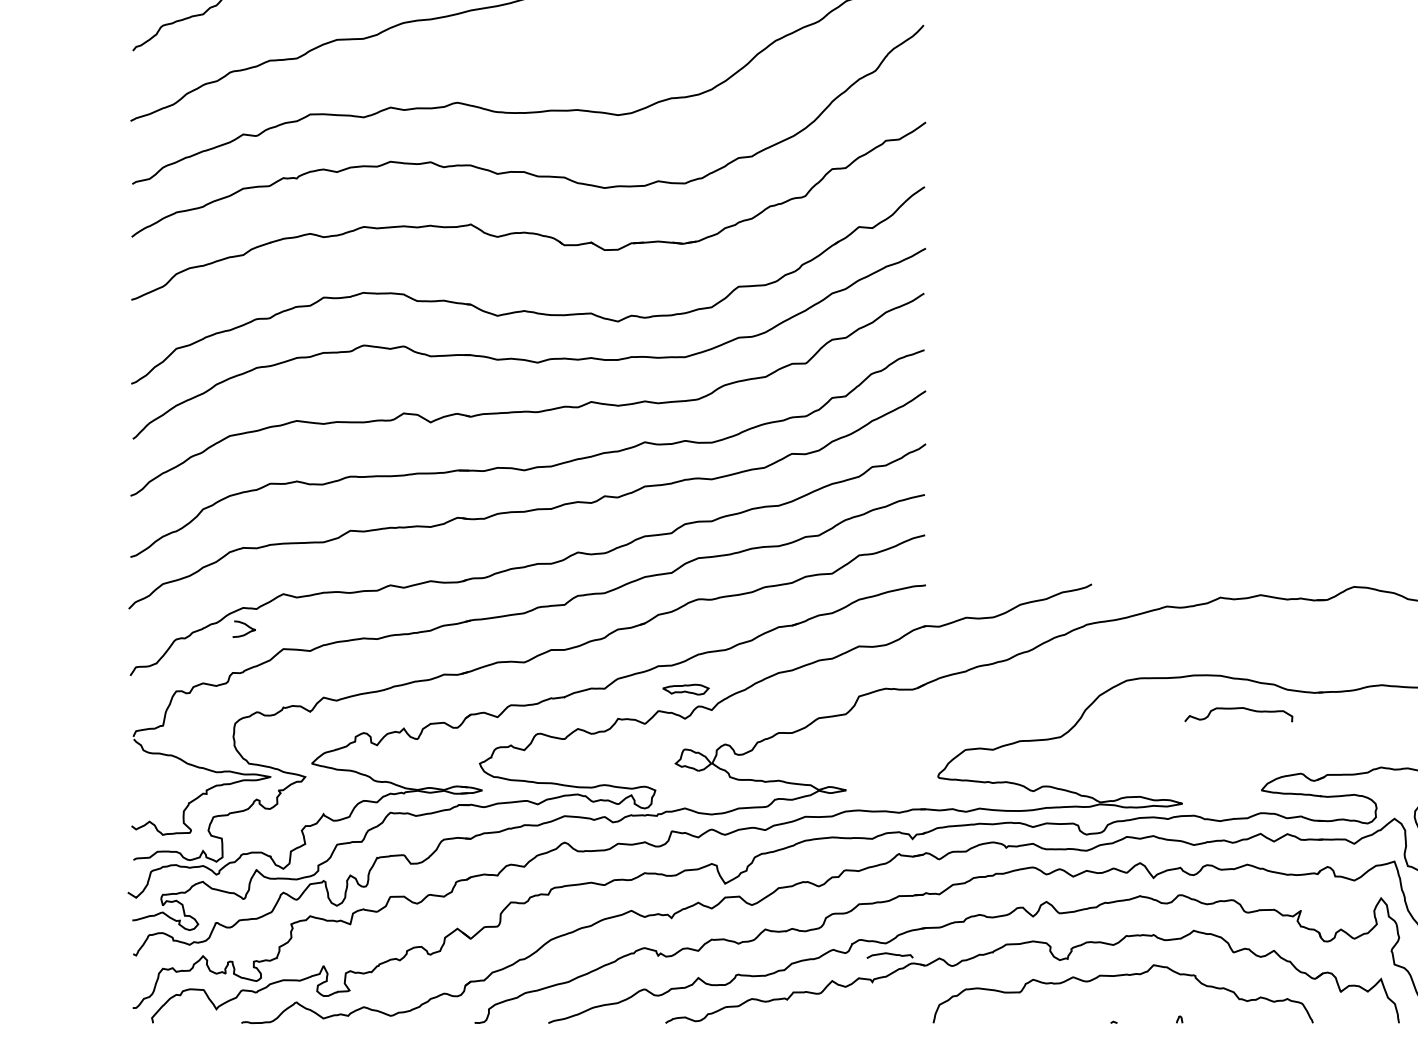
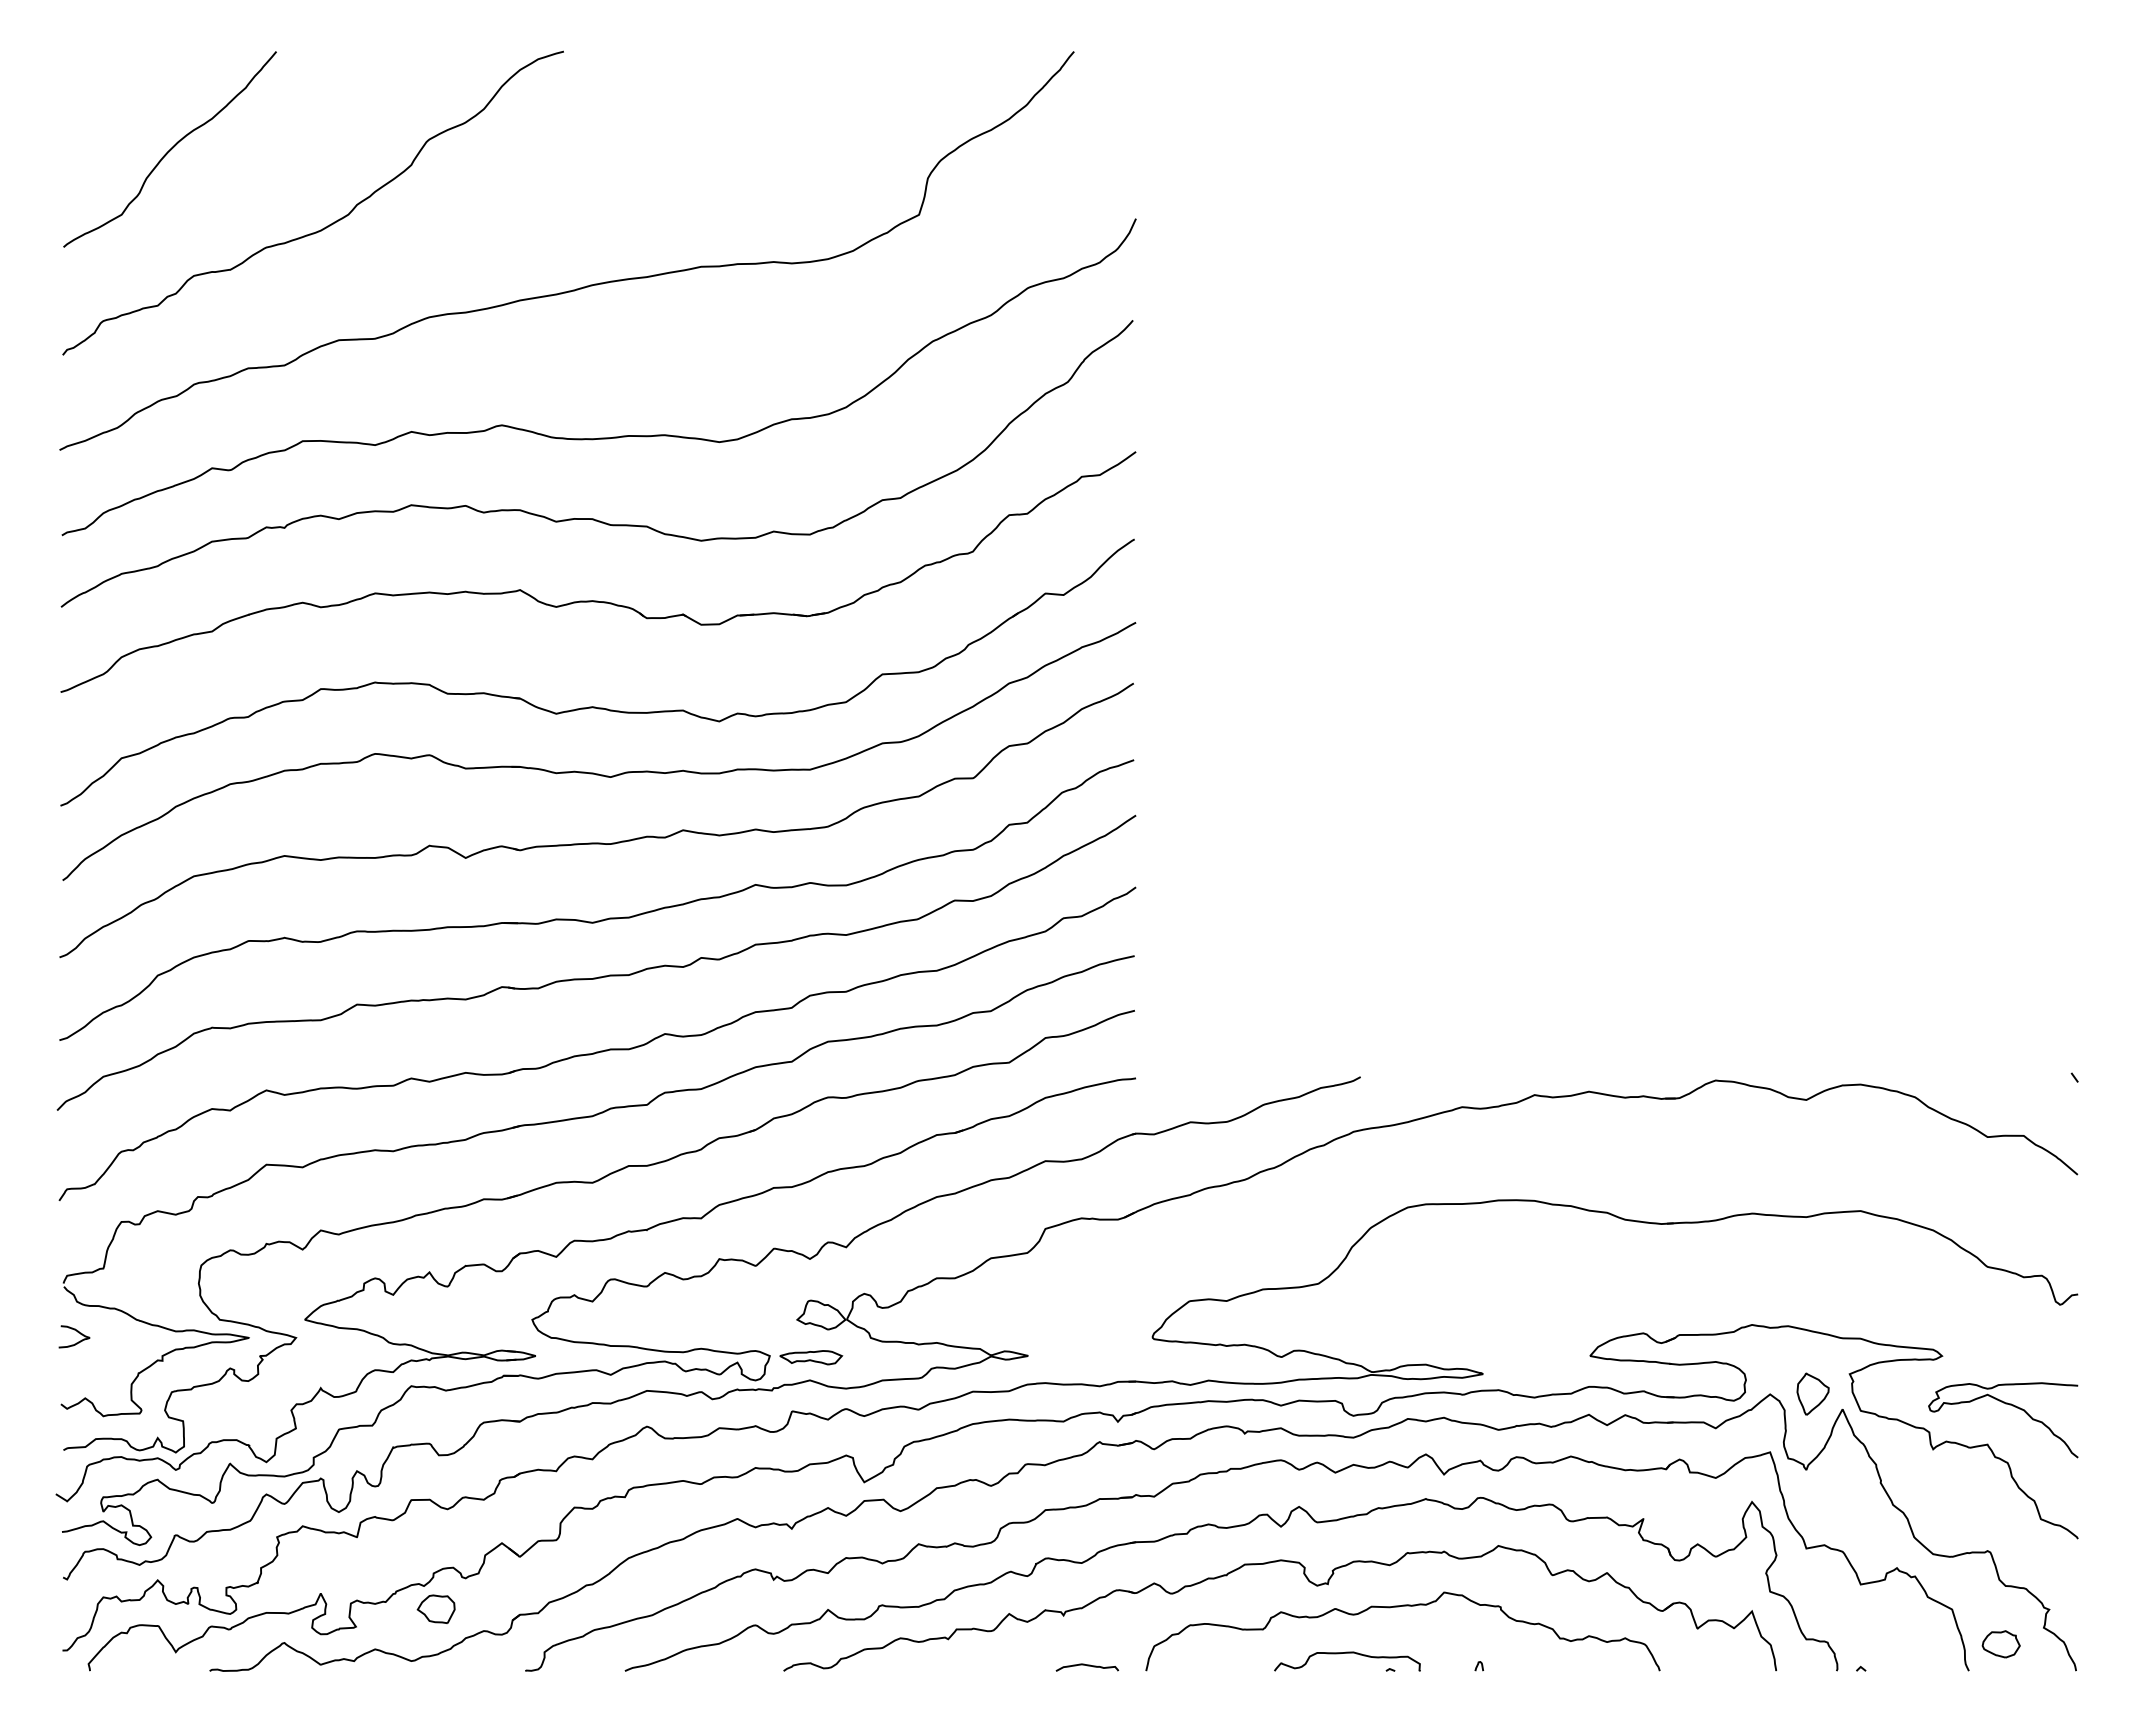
curve: (246, 626) -> (77, 1332), moved
part: (686, 689) -> (811, 1357), moved
curve: (1238, 708) -> (1347, 1653), moved
curve: (890, 954) -> (1087, 1666), moved
part: (408, 976) -> (435, 1608), added

